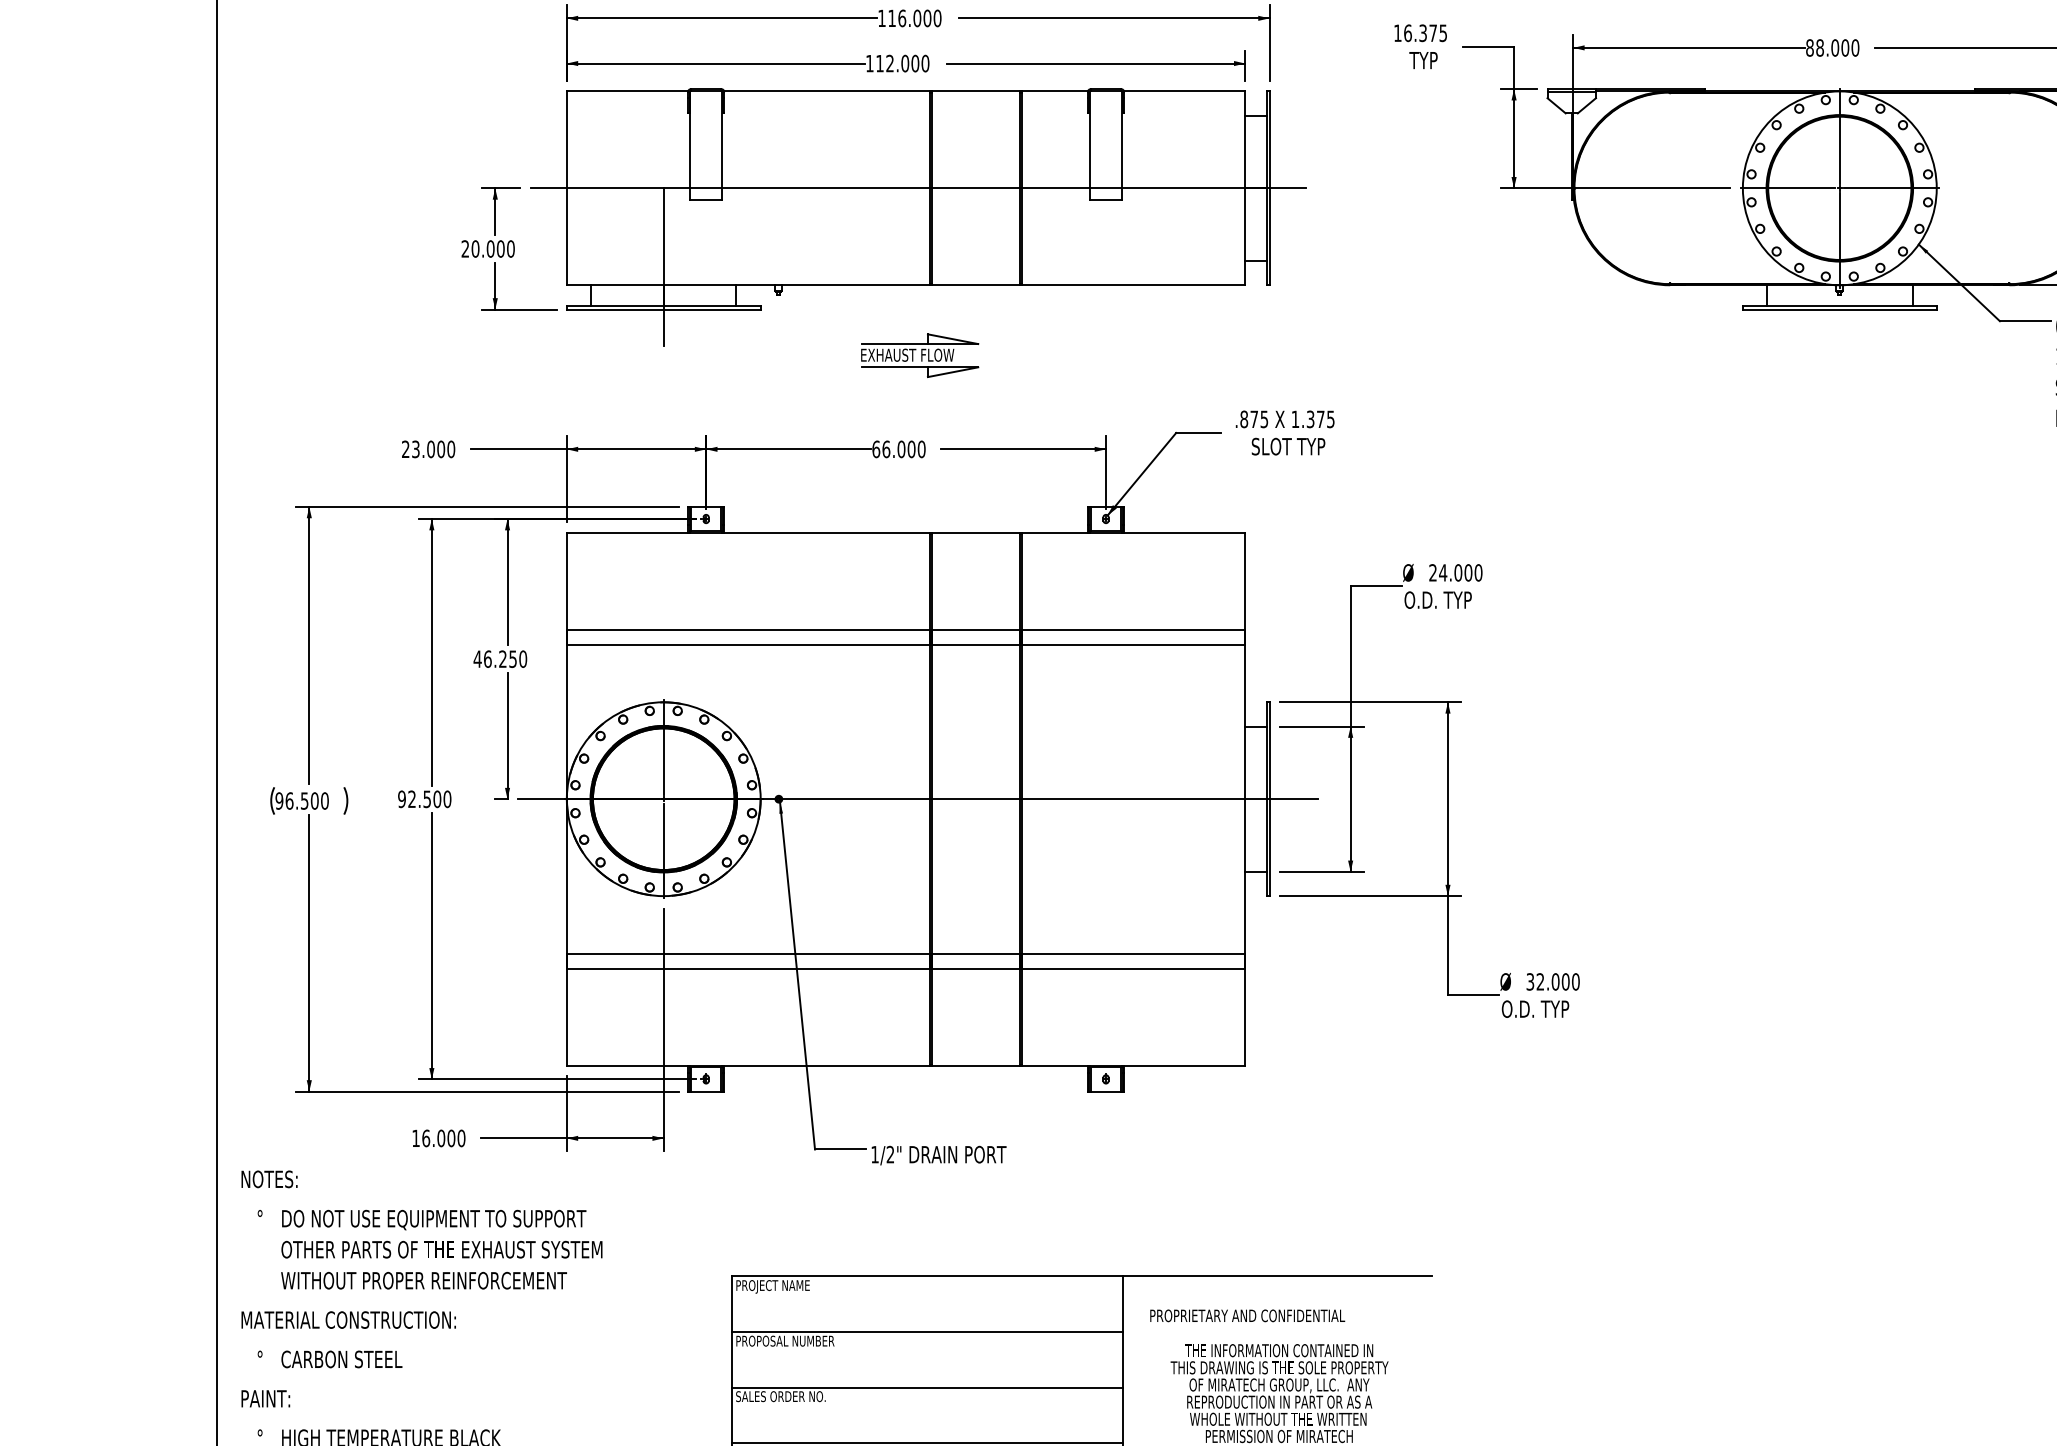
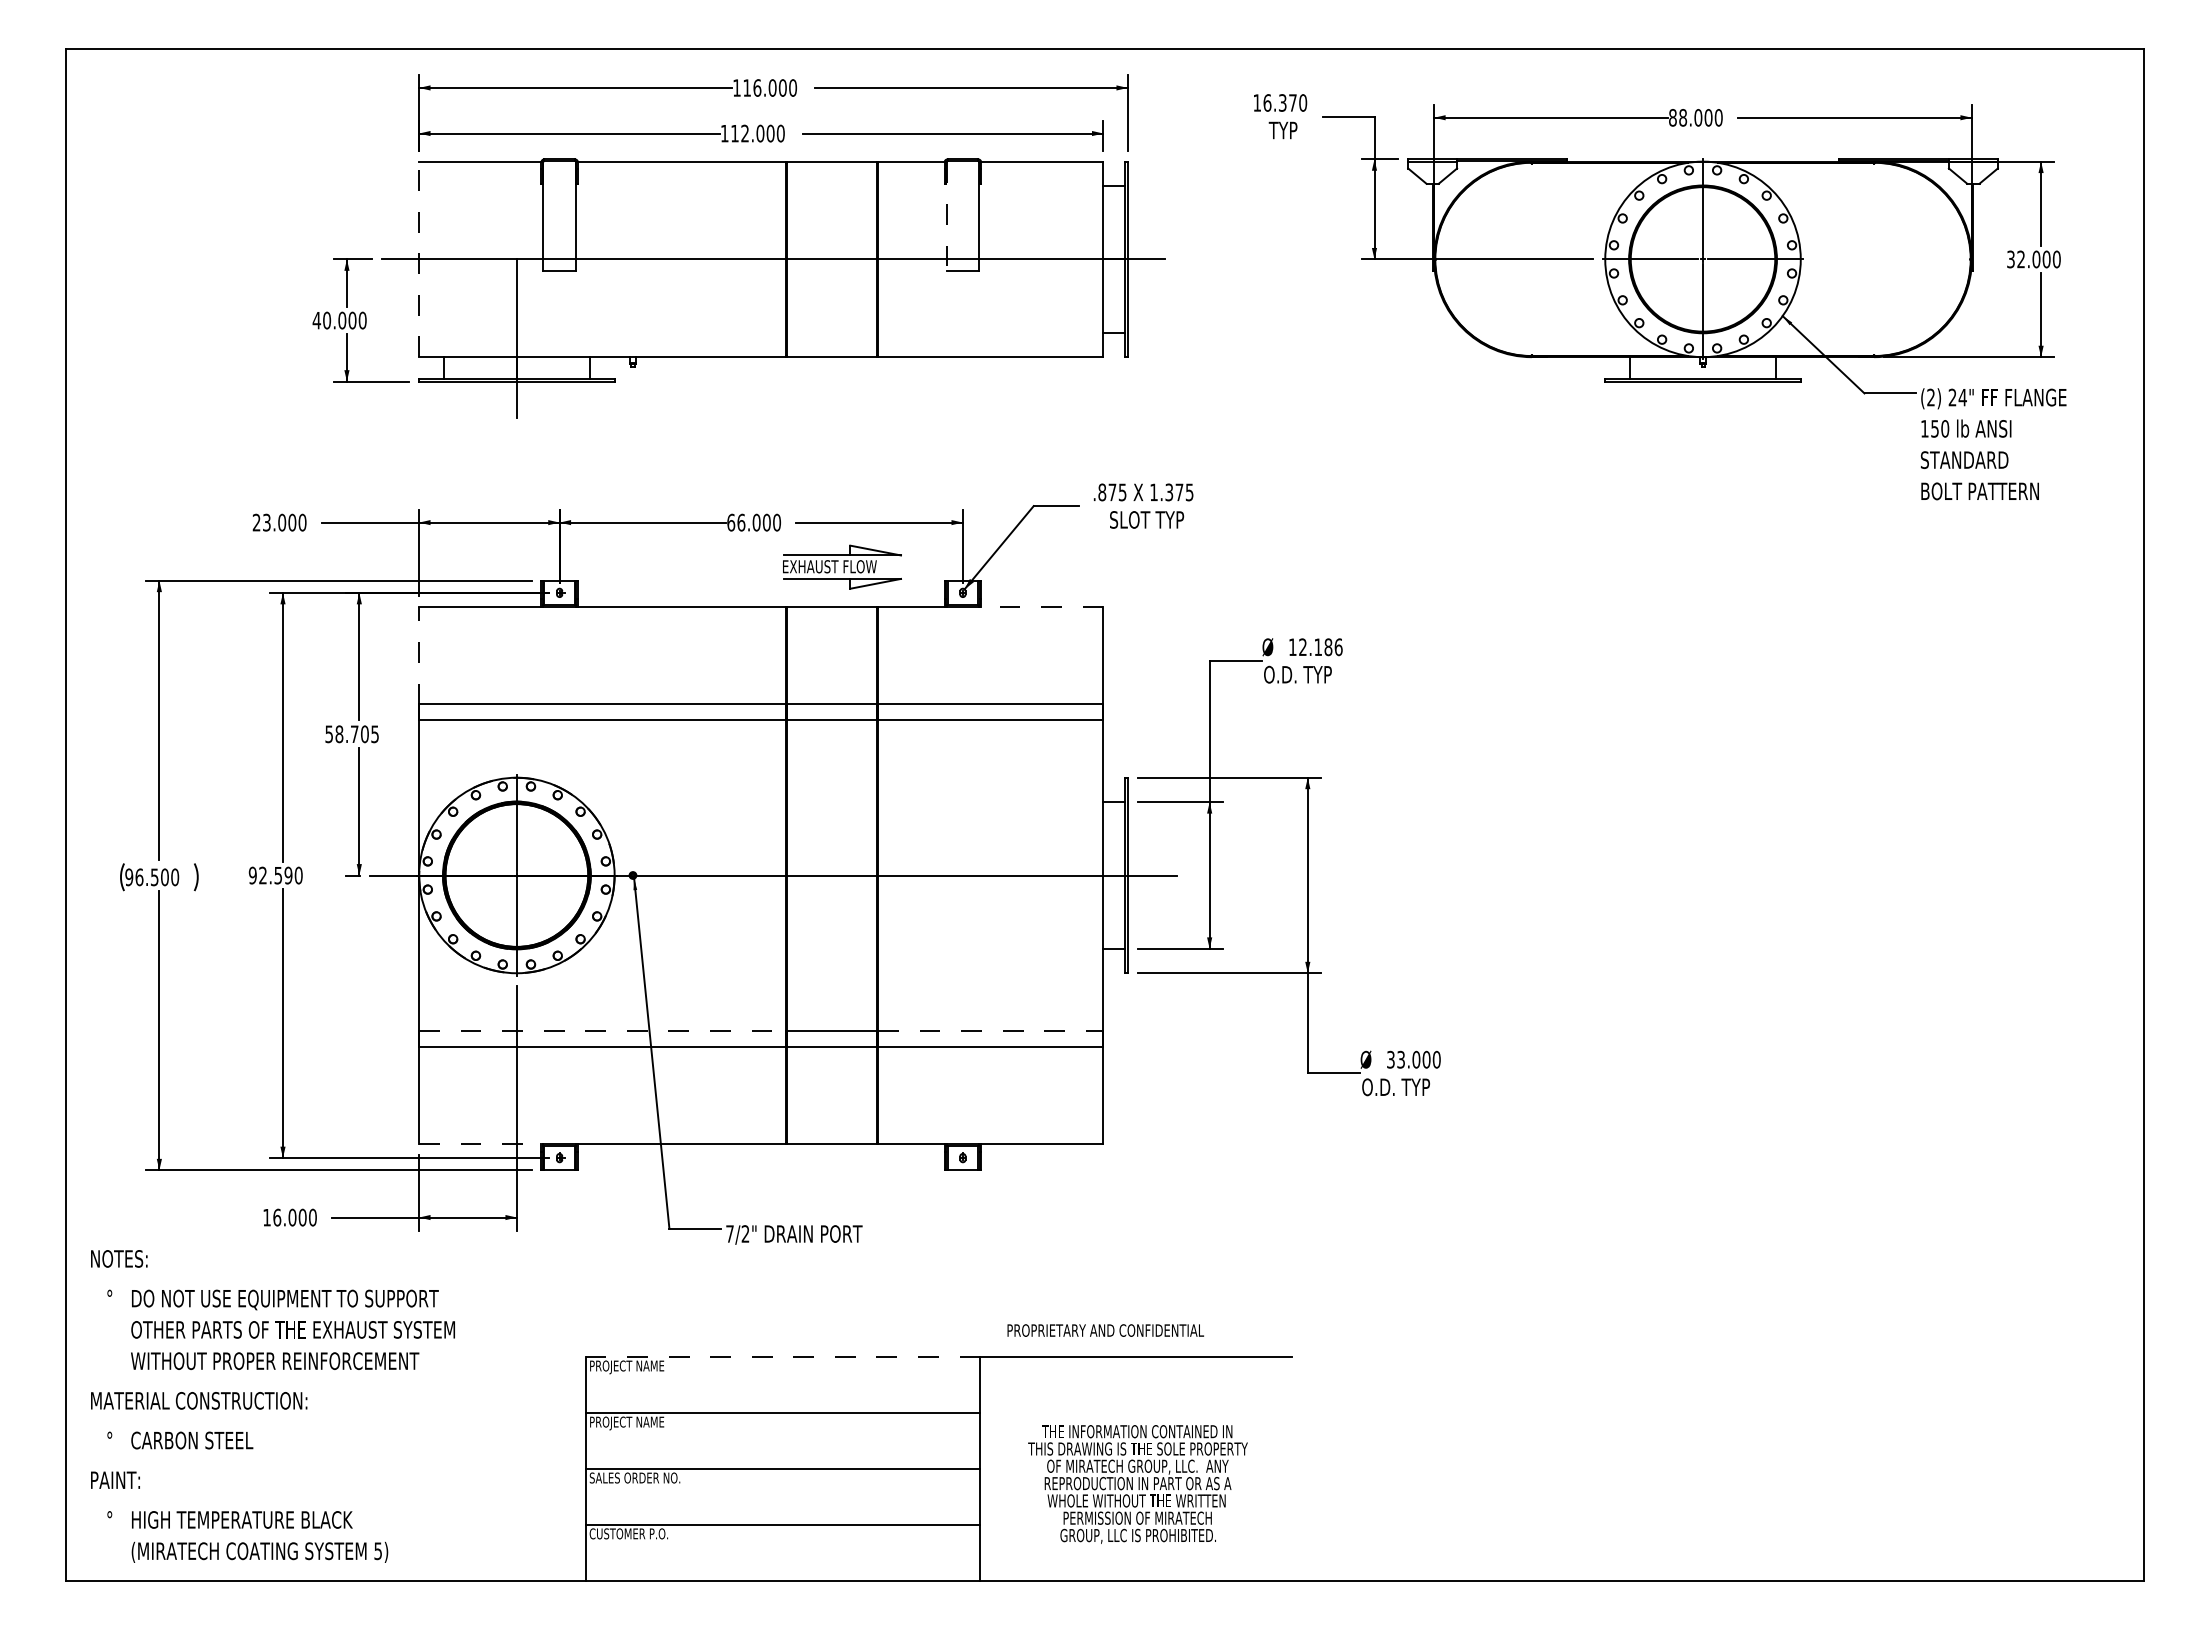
text: (1443, 32) -> (1303, 102), 16.375 -> 16.370
line: (1089, 146) -> (946, 217), solid -> dashed
line: (567, 188) -> (419, 259), solid -> dashed
text: (465, 248) -> (316, 320), 20.000 -> 40.000
part: (920, 355) -> (842, 566), moved
line: (1182, 532) -> (1040, 606), solid -> dashed
text: (1455, 573) -> (1315, 647), 24.000 -> 12.186
line: (567, 581) -> (419, 655), solid -> dashed
text: (500, 659) -> (352, 734), 46.250 -> 58.705
text: (437, 799) -> (288, 875), 92.500 -> 92.590
line: (748, 953) -> (602, 1031), solid -> dashed
line: (1133, 953) -> (990, 1031), solid -> dashed
text: (1539, 981) -> (1400, 1059), 32.000 -> 33.000
line: (628, 1065) -> (481, 1144), solid -> dashed
text: (874, 1154) -> (729, 1233), 1/2" -> 7/2"
line: (927, 1276) -> (782, 1356), solid -> dashed
text: (1247, 1315) -> (1105, 1330), moved
text: (794, 1342) -> (648, 1423), PROPOSAL NUMBER -> PROJECT NAME

